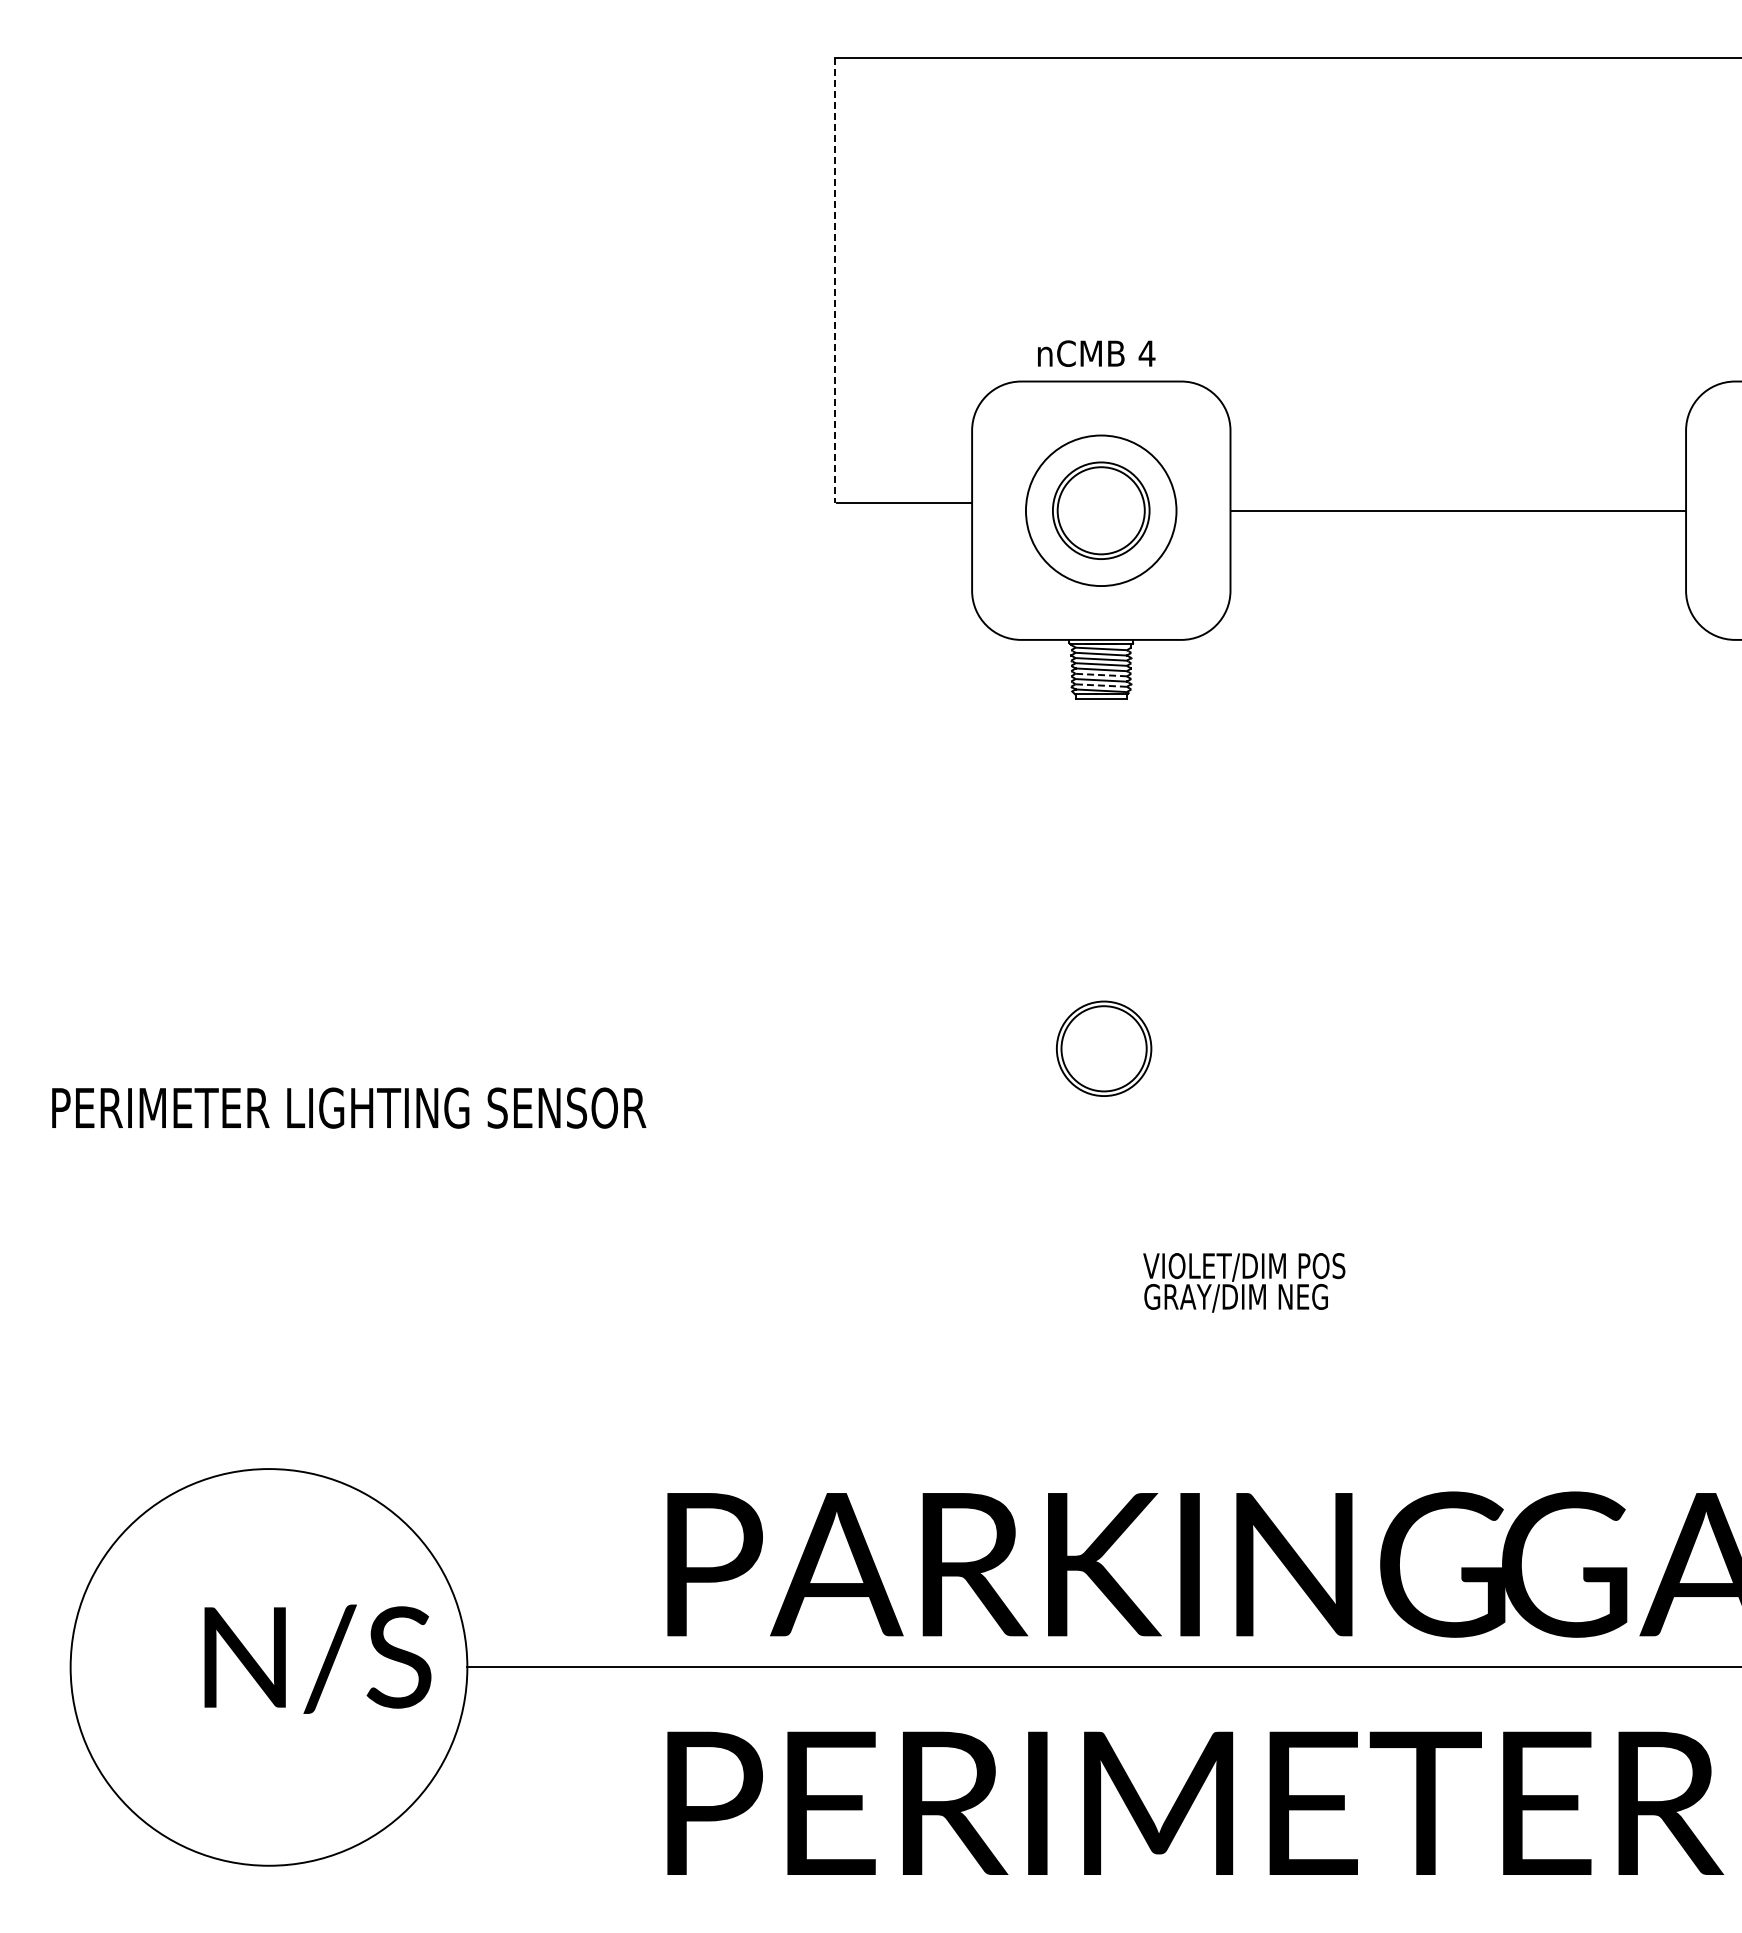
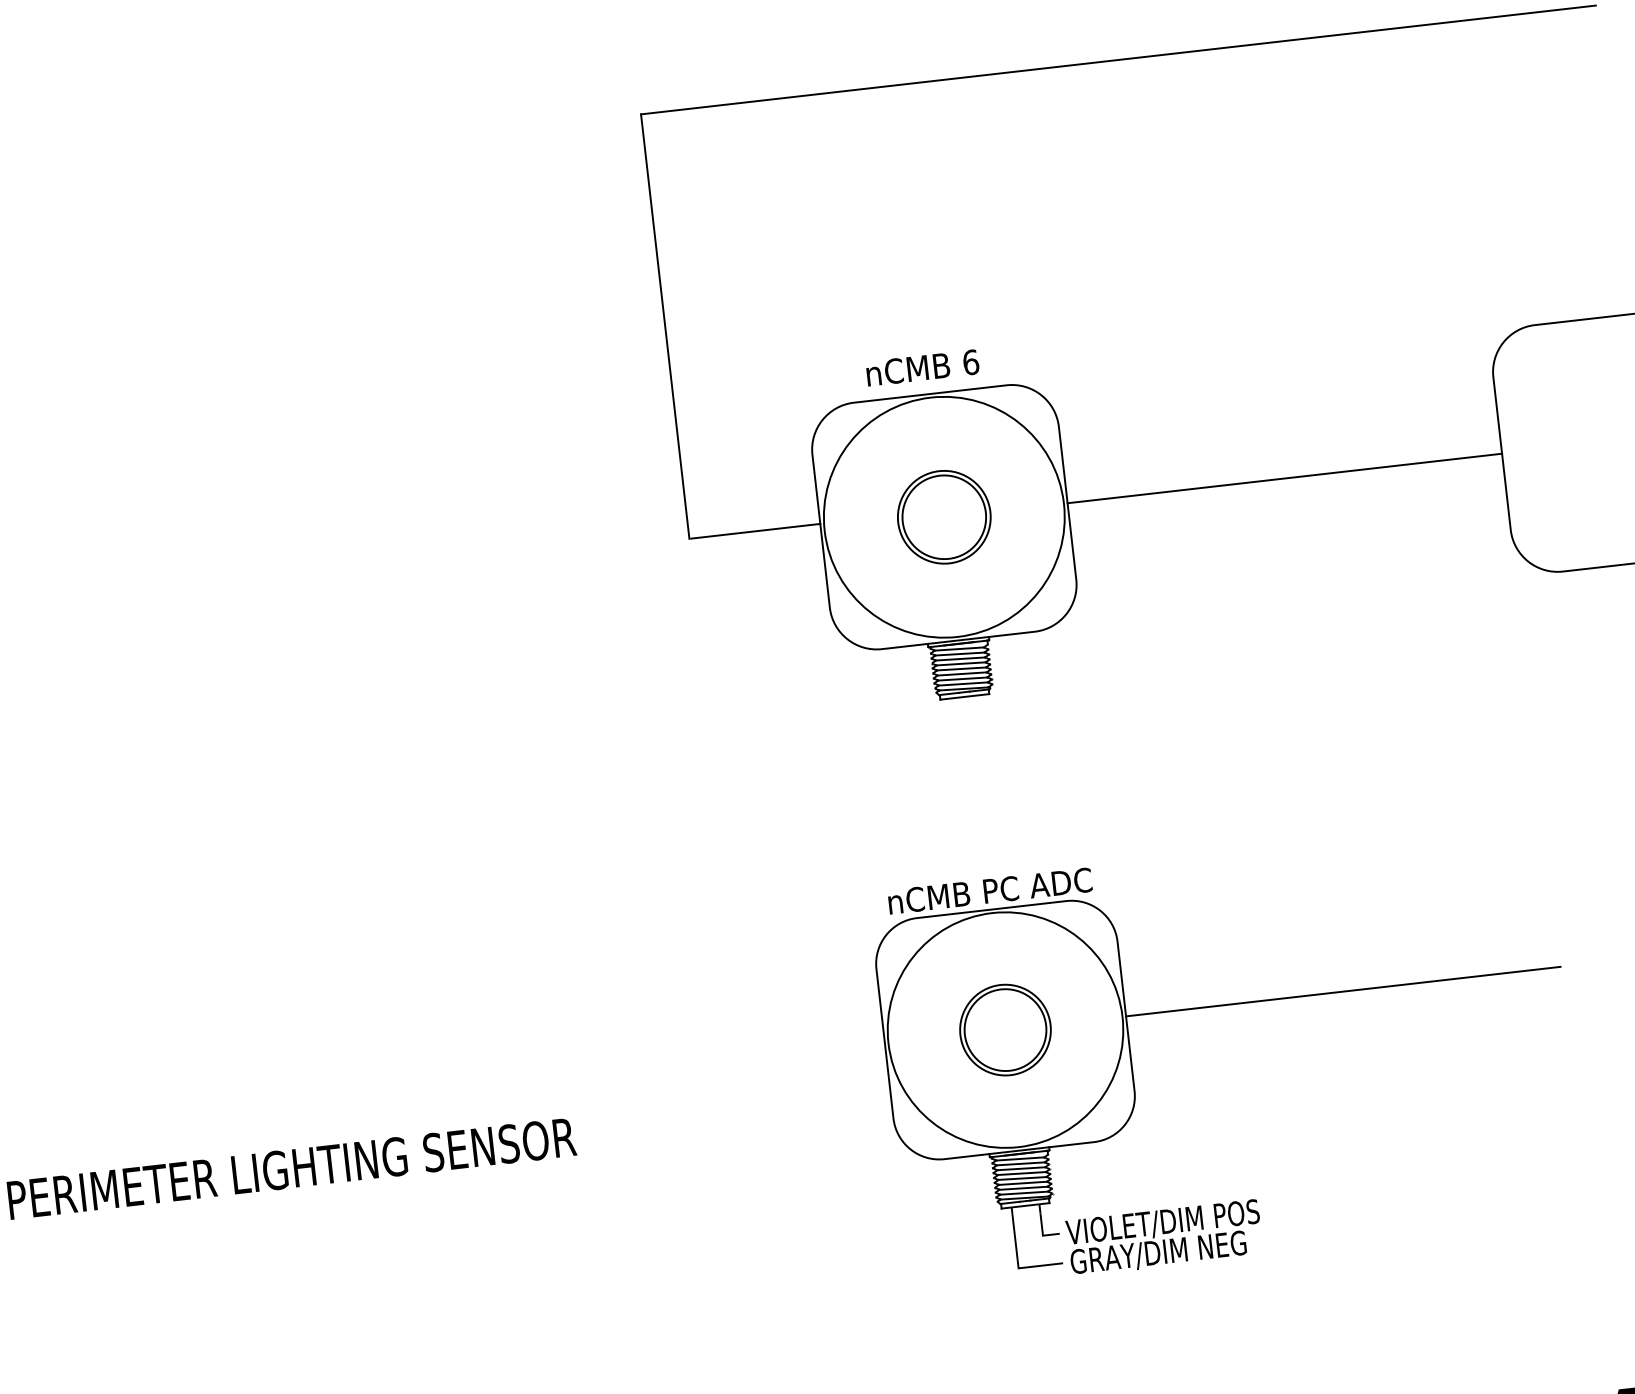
line: (834, 280) -> (664, 326), dashed -> solid
text: (1146, 353) -> (970, 362), 4 -> 6
circle: (1100, 510) -> (943, 517), size x1.67
line: (1101, 675) -> (962, 674), dashed -> solid
line: (1101, 685) -> (963, 683), dashed -> solid
part: (1331, 1049) -> (1222, 1006), added

